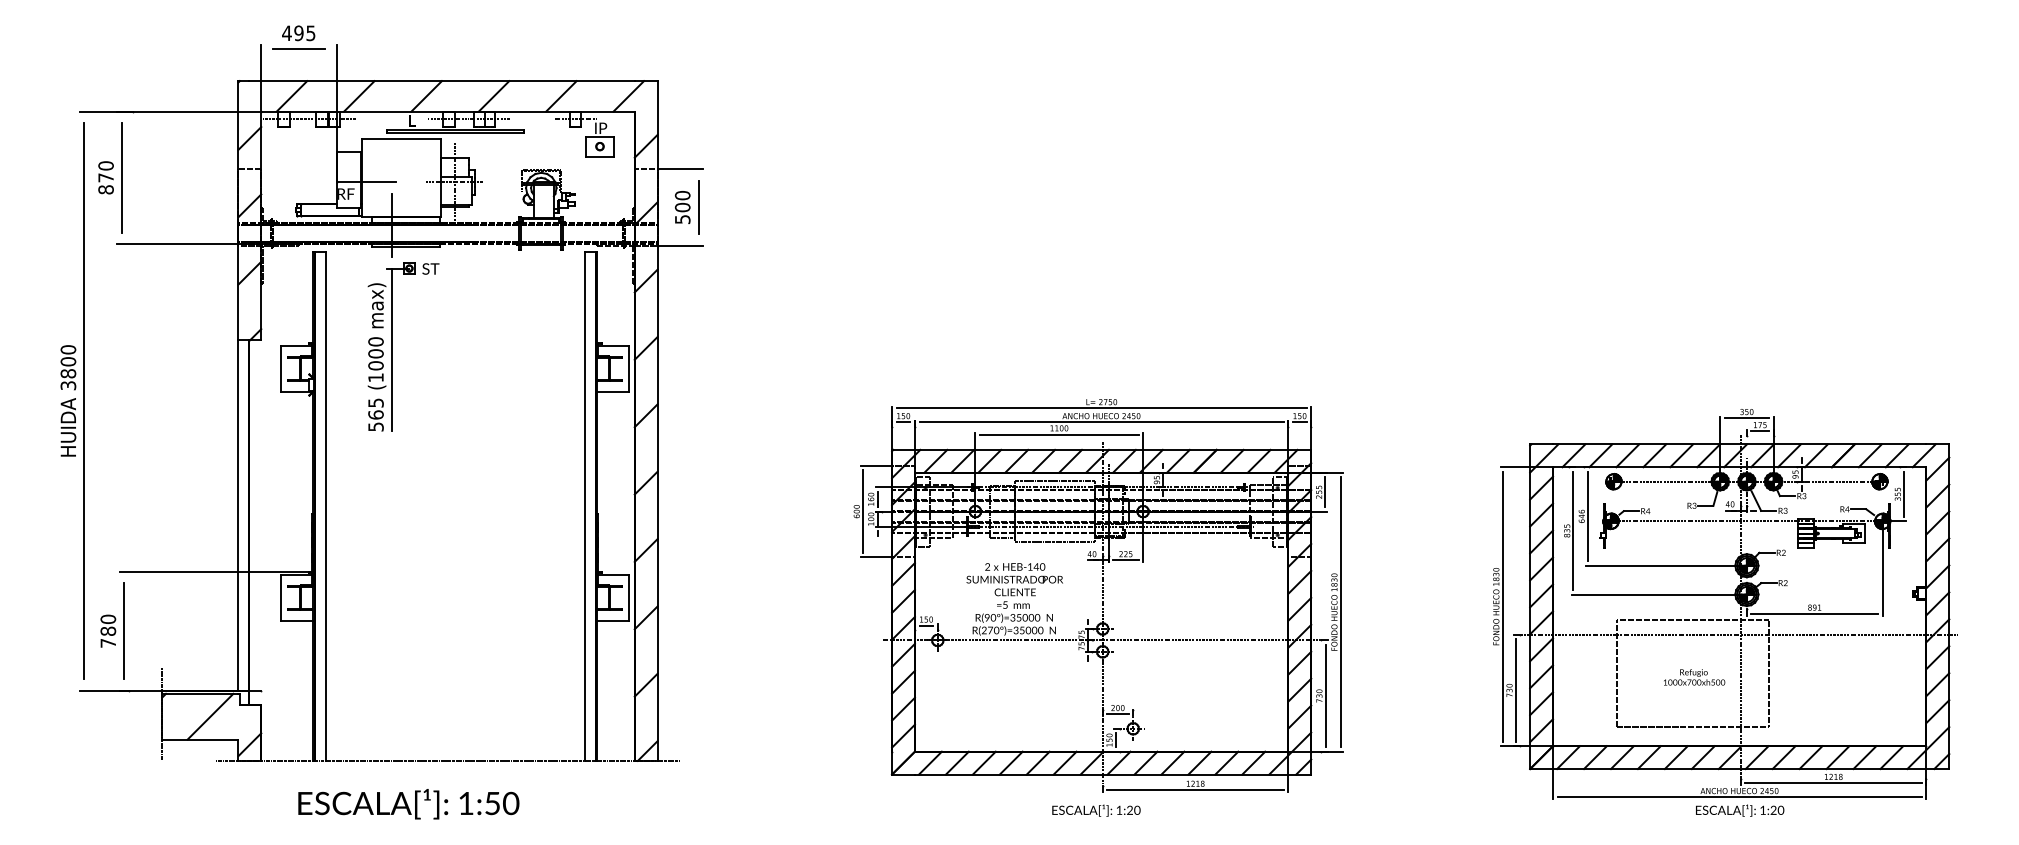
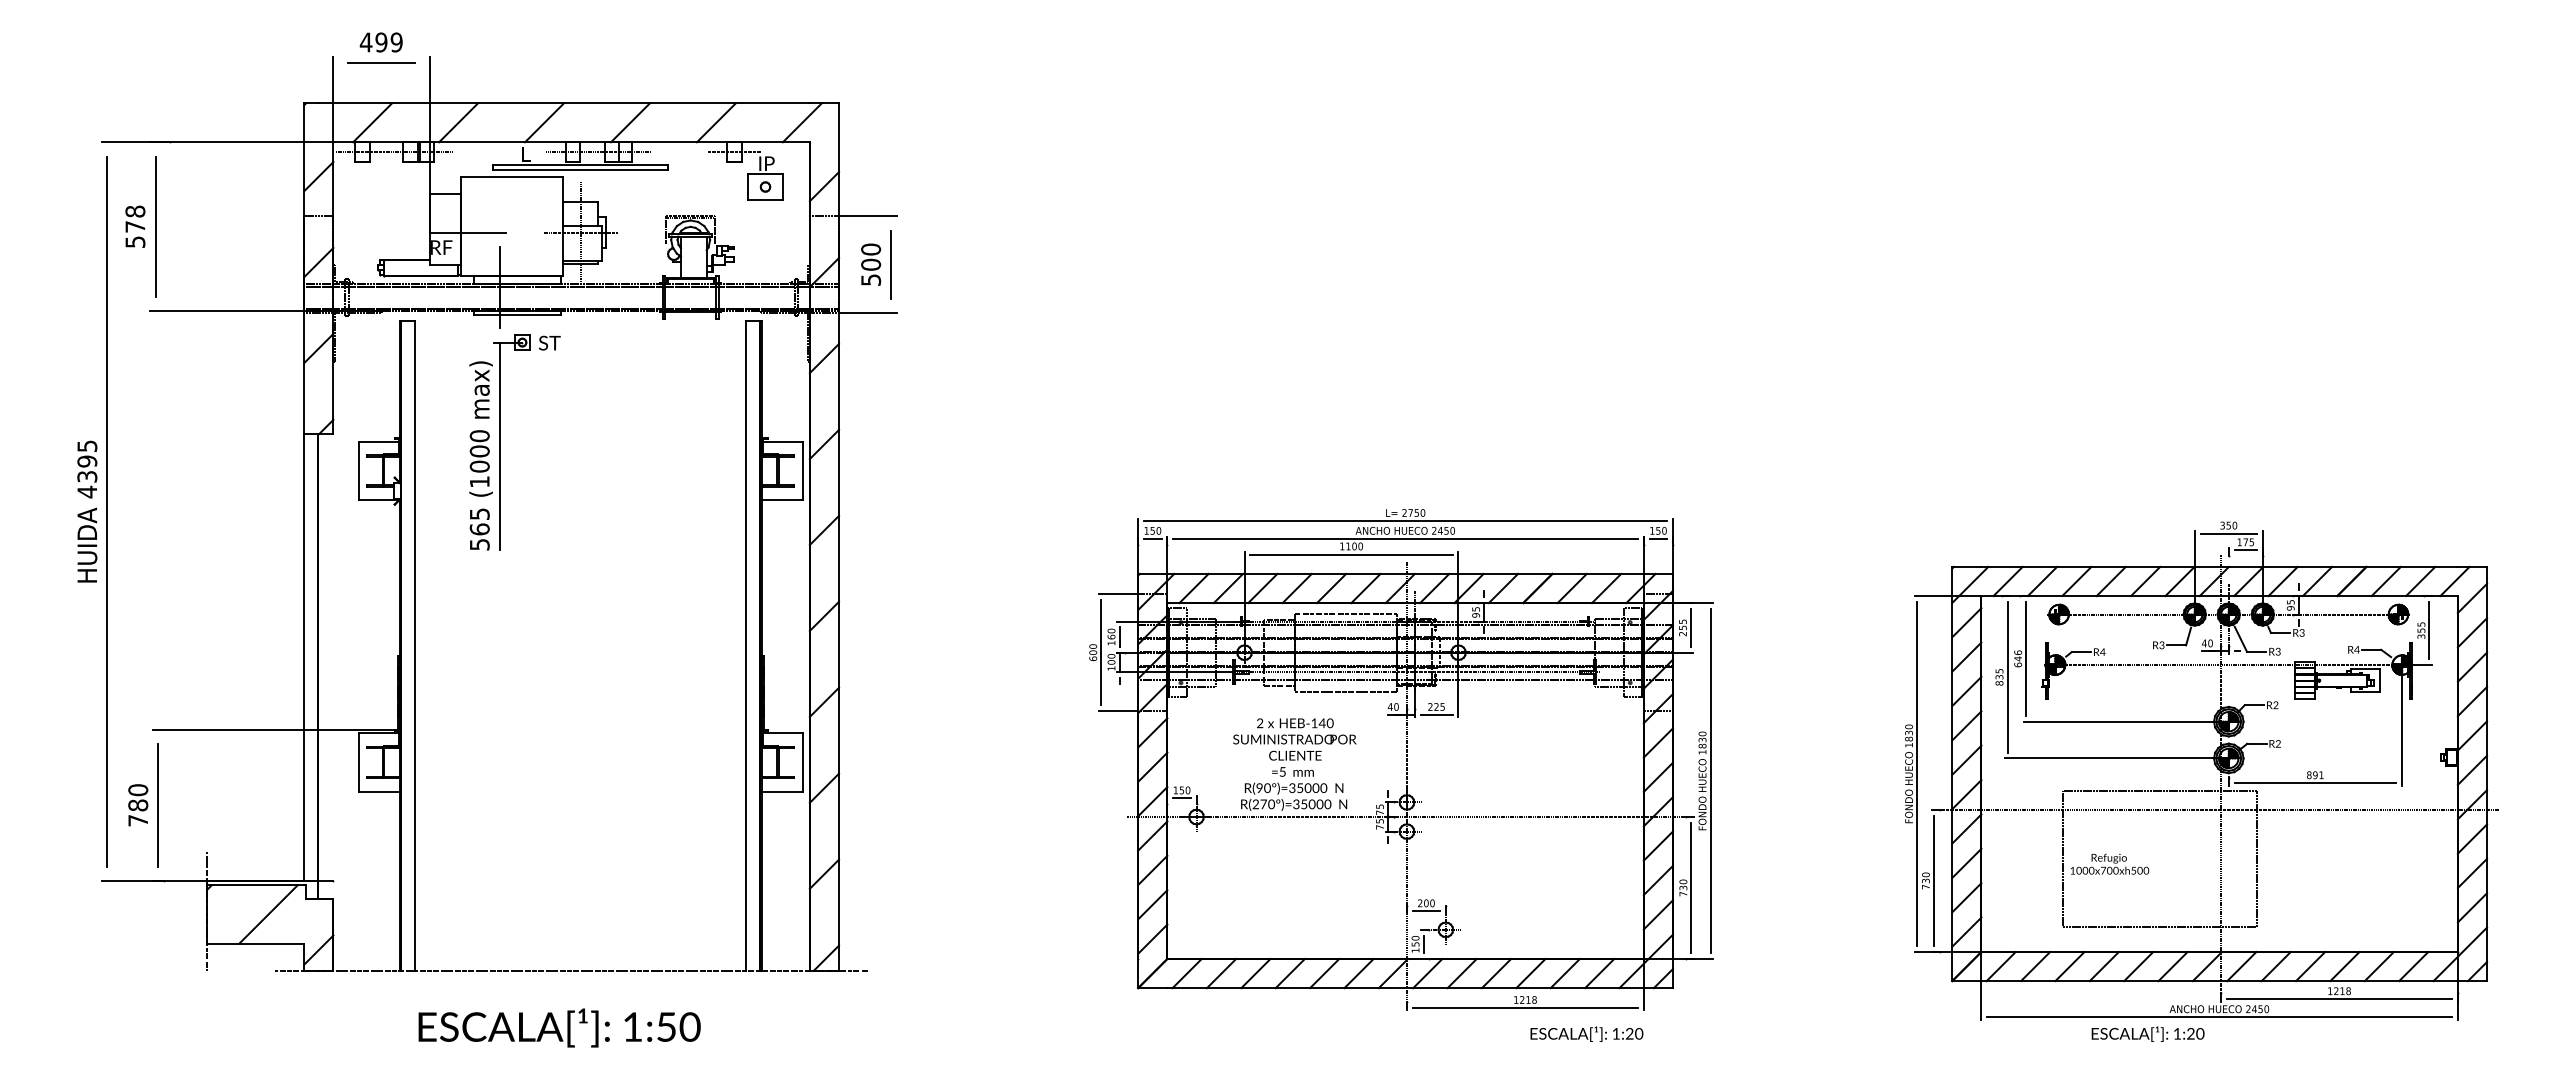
text: (310, 33) -> (396, 42), 495 -> 499
text: (106, 177) -> (135, 226), 870 -> 578
text: (68, 368) -> (87, 469), 3800 -> 4395
text: (1694, 676) -> (2109, 863), moved
text: (408, 803) -> (559, 1027), moved
text: (1096, 810) -> (1586, 1033), moved
text: (1739, 810) -> (2147, 1033), moved

